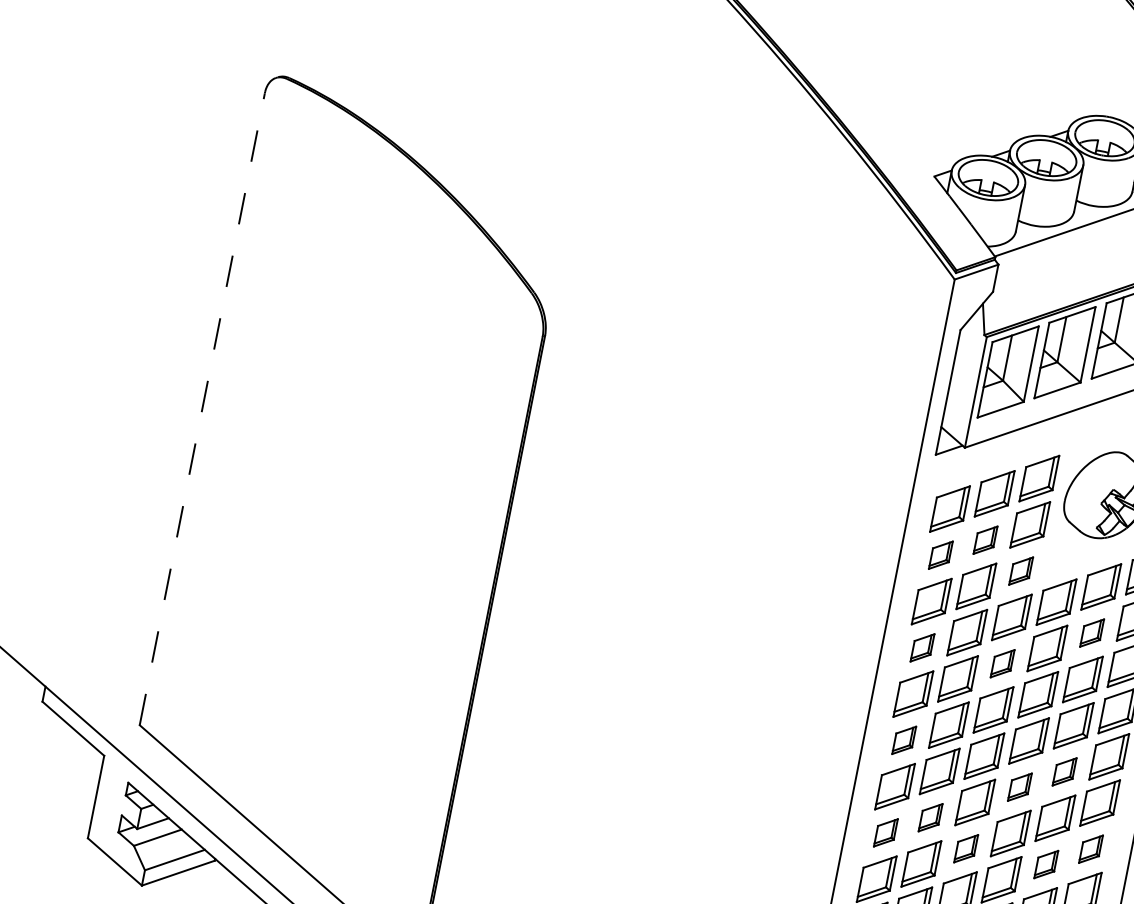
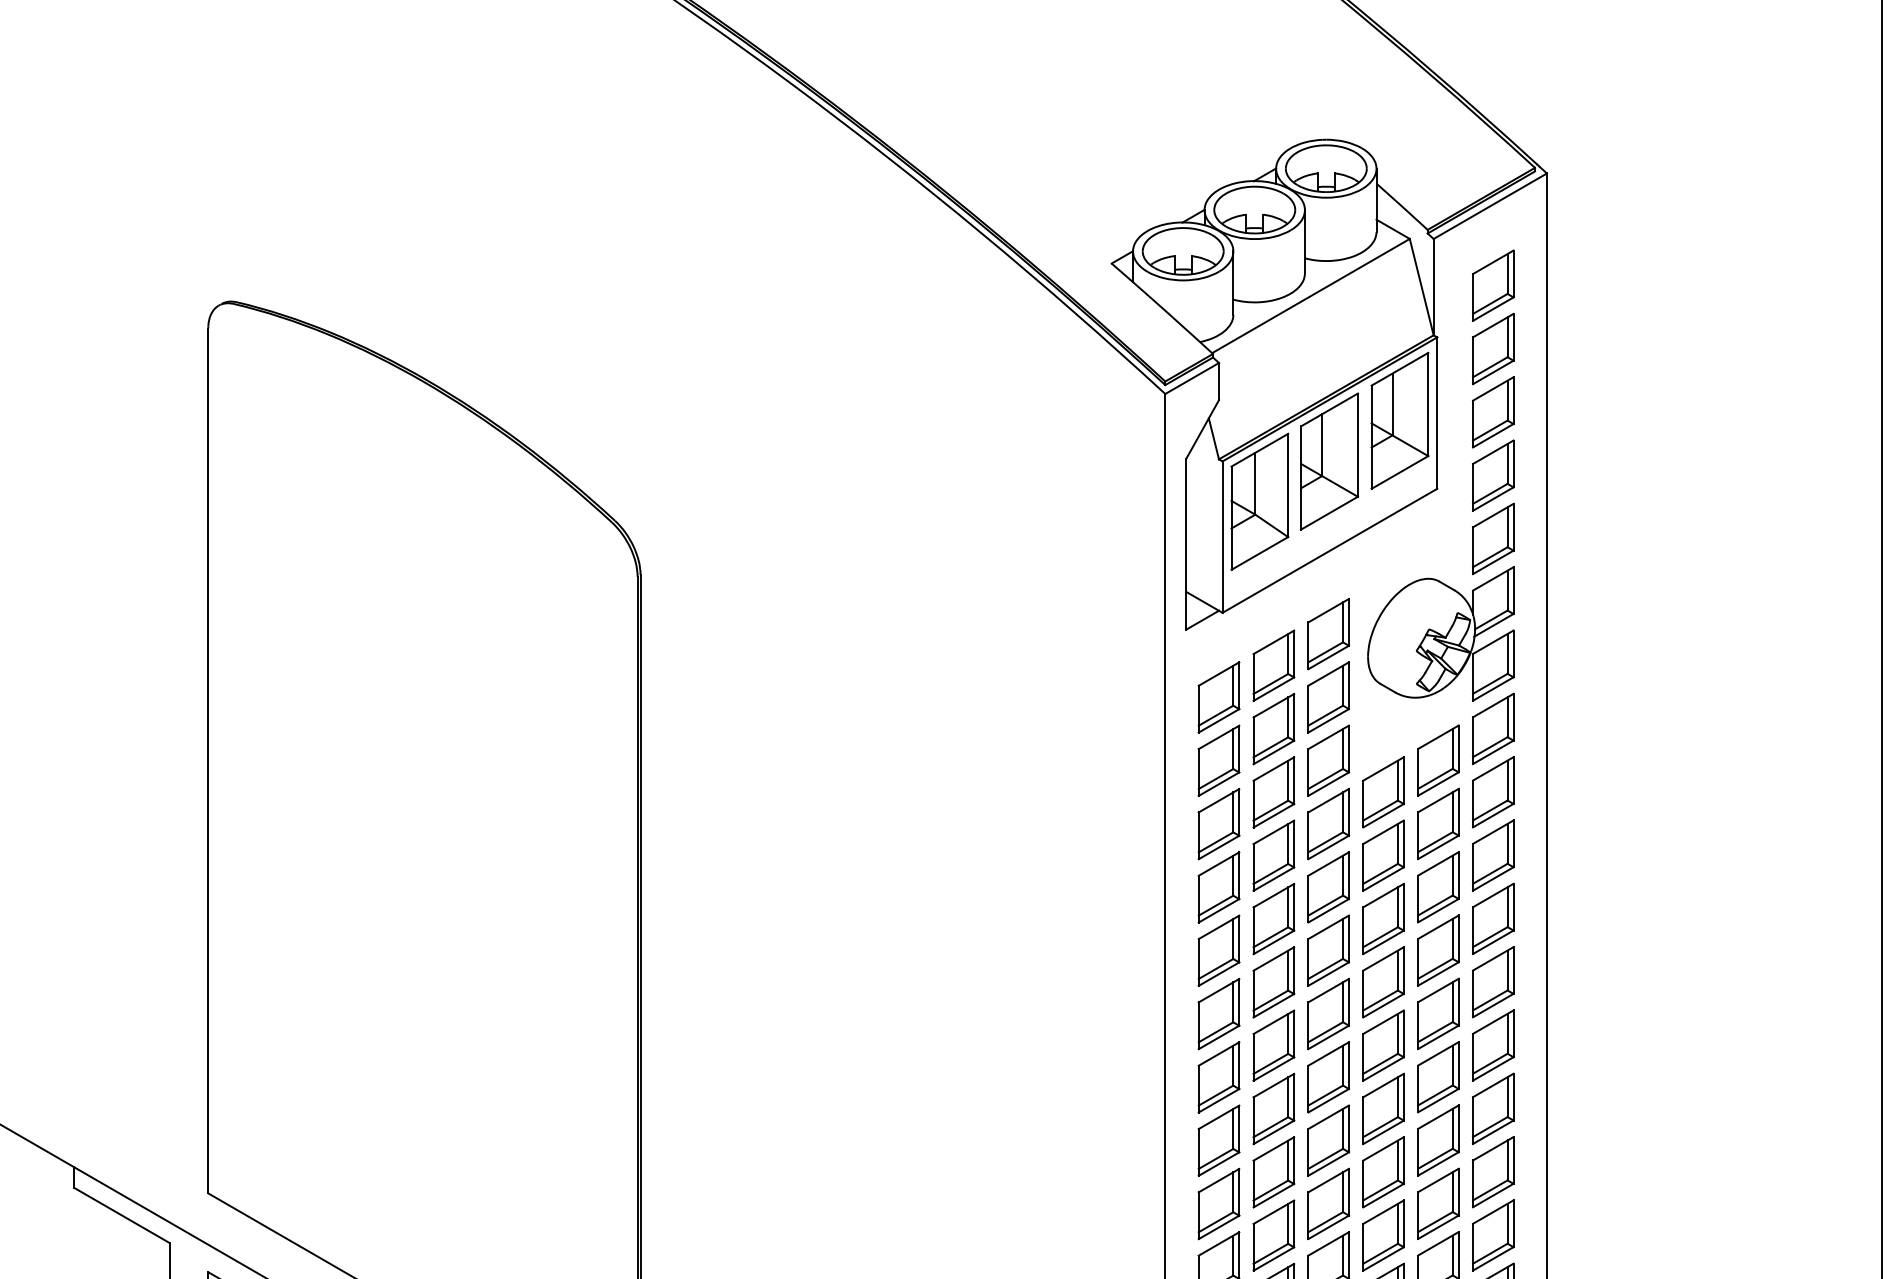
line: (202, 408) -> (208, 760), dashed -> solid
part: (985, 540) -> (1273, 729), size x1.67
part: (940, 555) -> (1218, 760), size x1.67
part: (1020, 570) -> (1328, 760), size x1.67
part: (1092, 632) -> (1438, 823), size x1.67
part: (922, 647) -> (1218, 887), size x1.67
part: (1002, 663) -> (1328, 887), size x1.67
part: (903, 739) -> (1218, 1013), size x1.67
part: (1064, 771) -> (1438, 1013), size x1.67
part: (1019, 787) -> (1383, 1045), size x1.67
part: (930, 817) -> (1273, 1108), size x1.67
part: (885, 832) -> (1218, 1140), size x1.67
part: (965, 848) -> (1328, 1140), size x1.67
part: (1091, 849) -> (1493, 1108), size x1.67
part: (1046, 864) -> (1438, 1140), size x1.67

